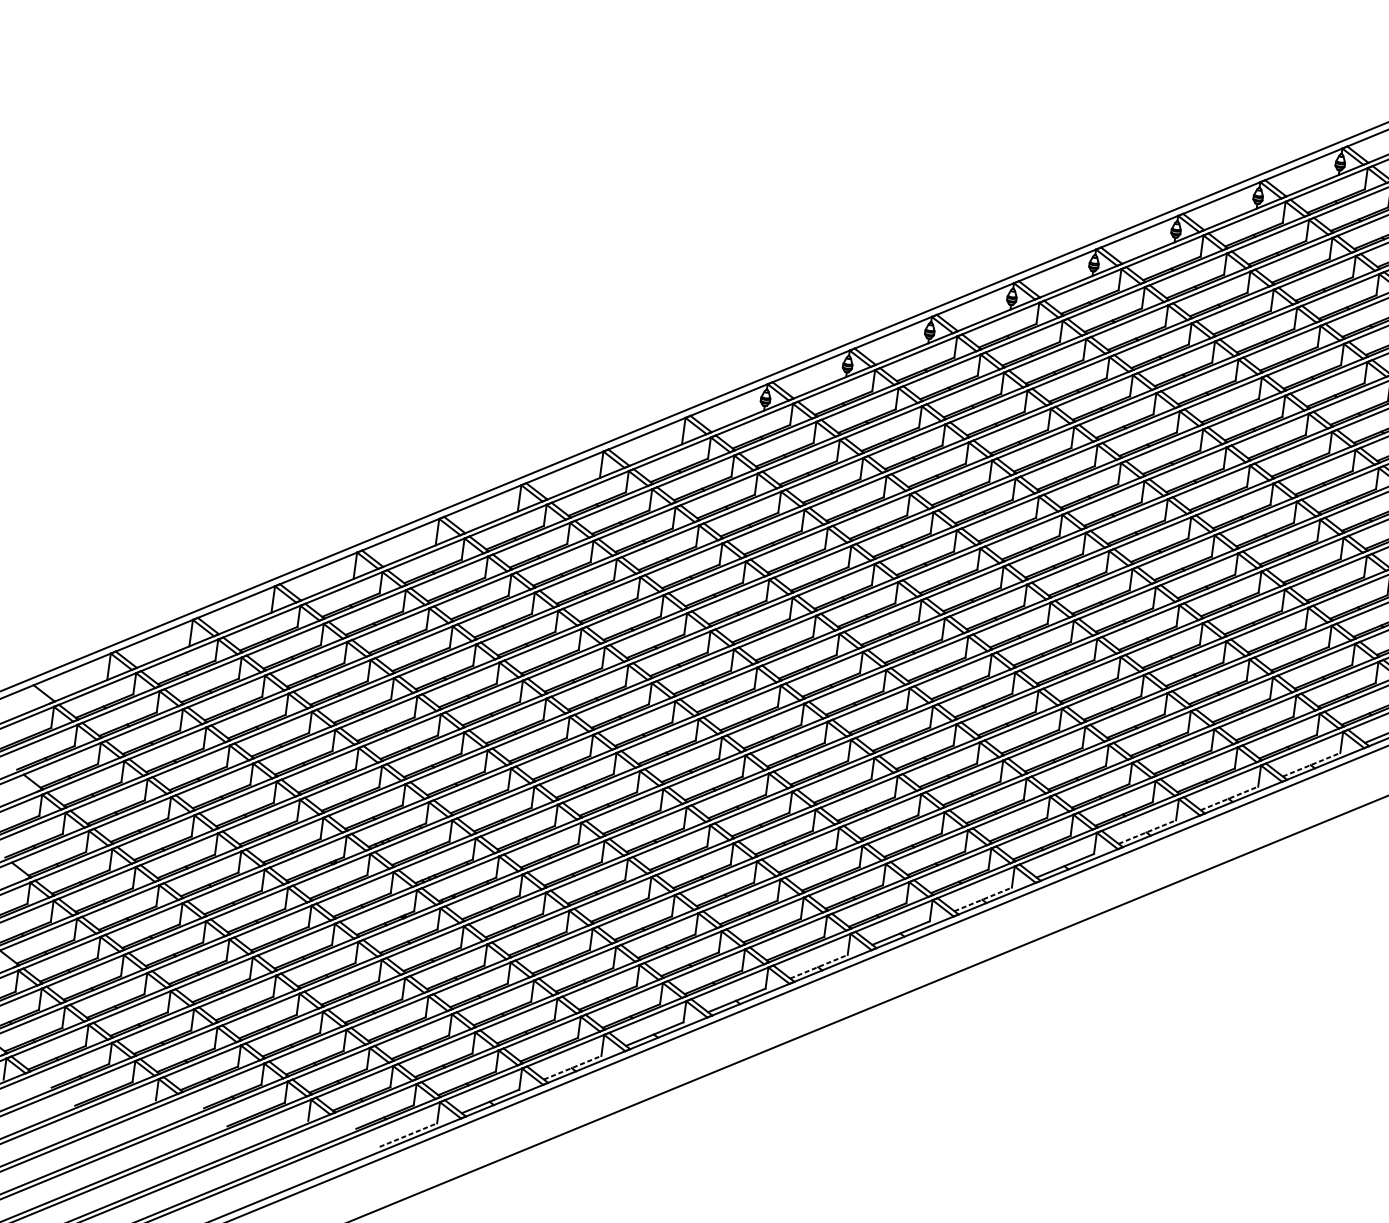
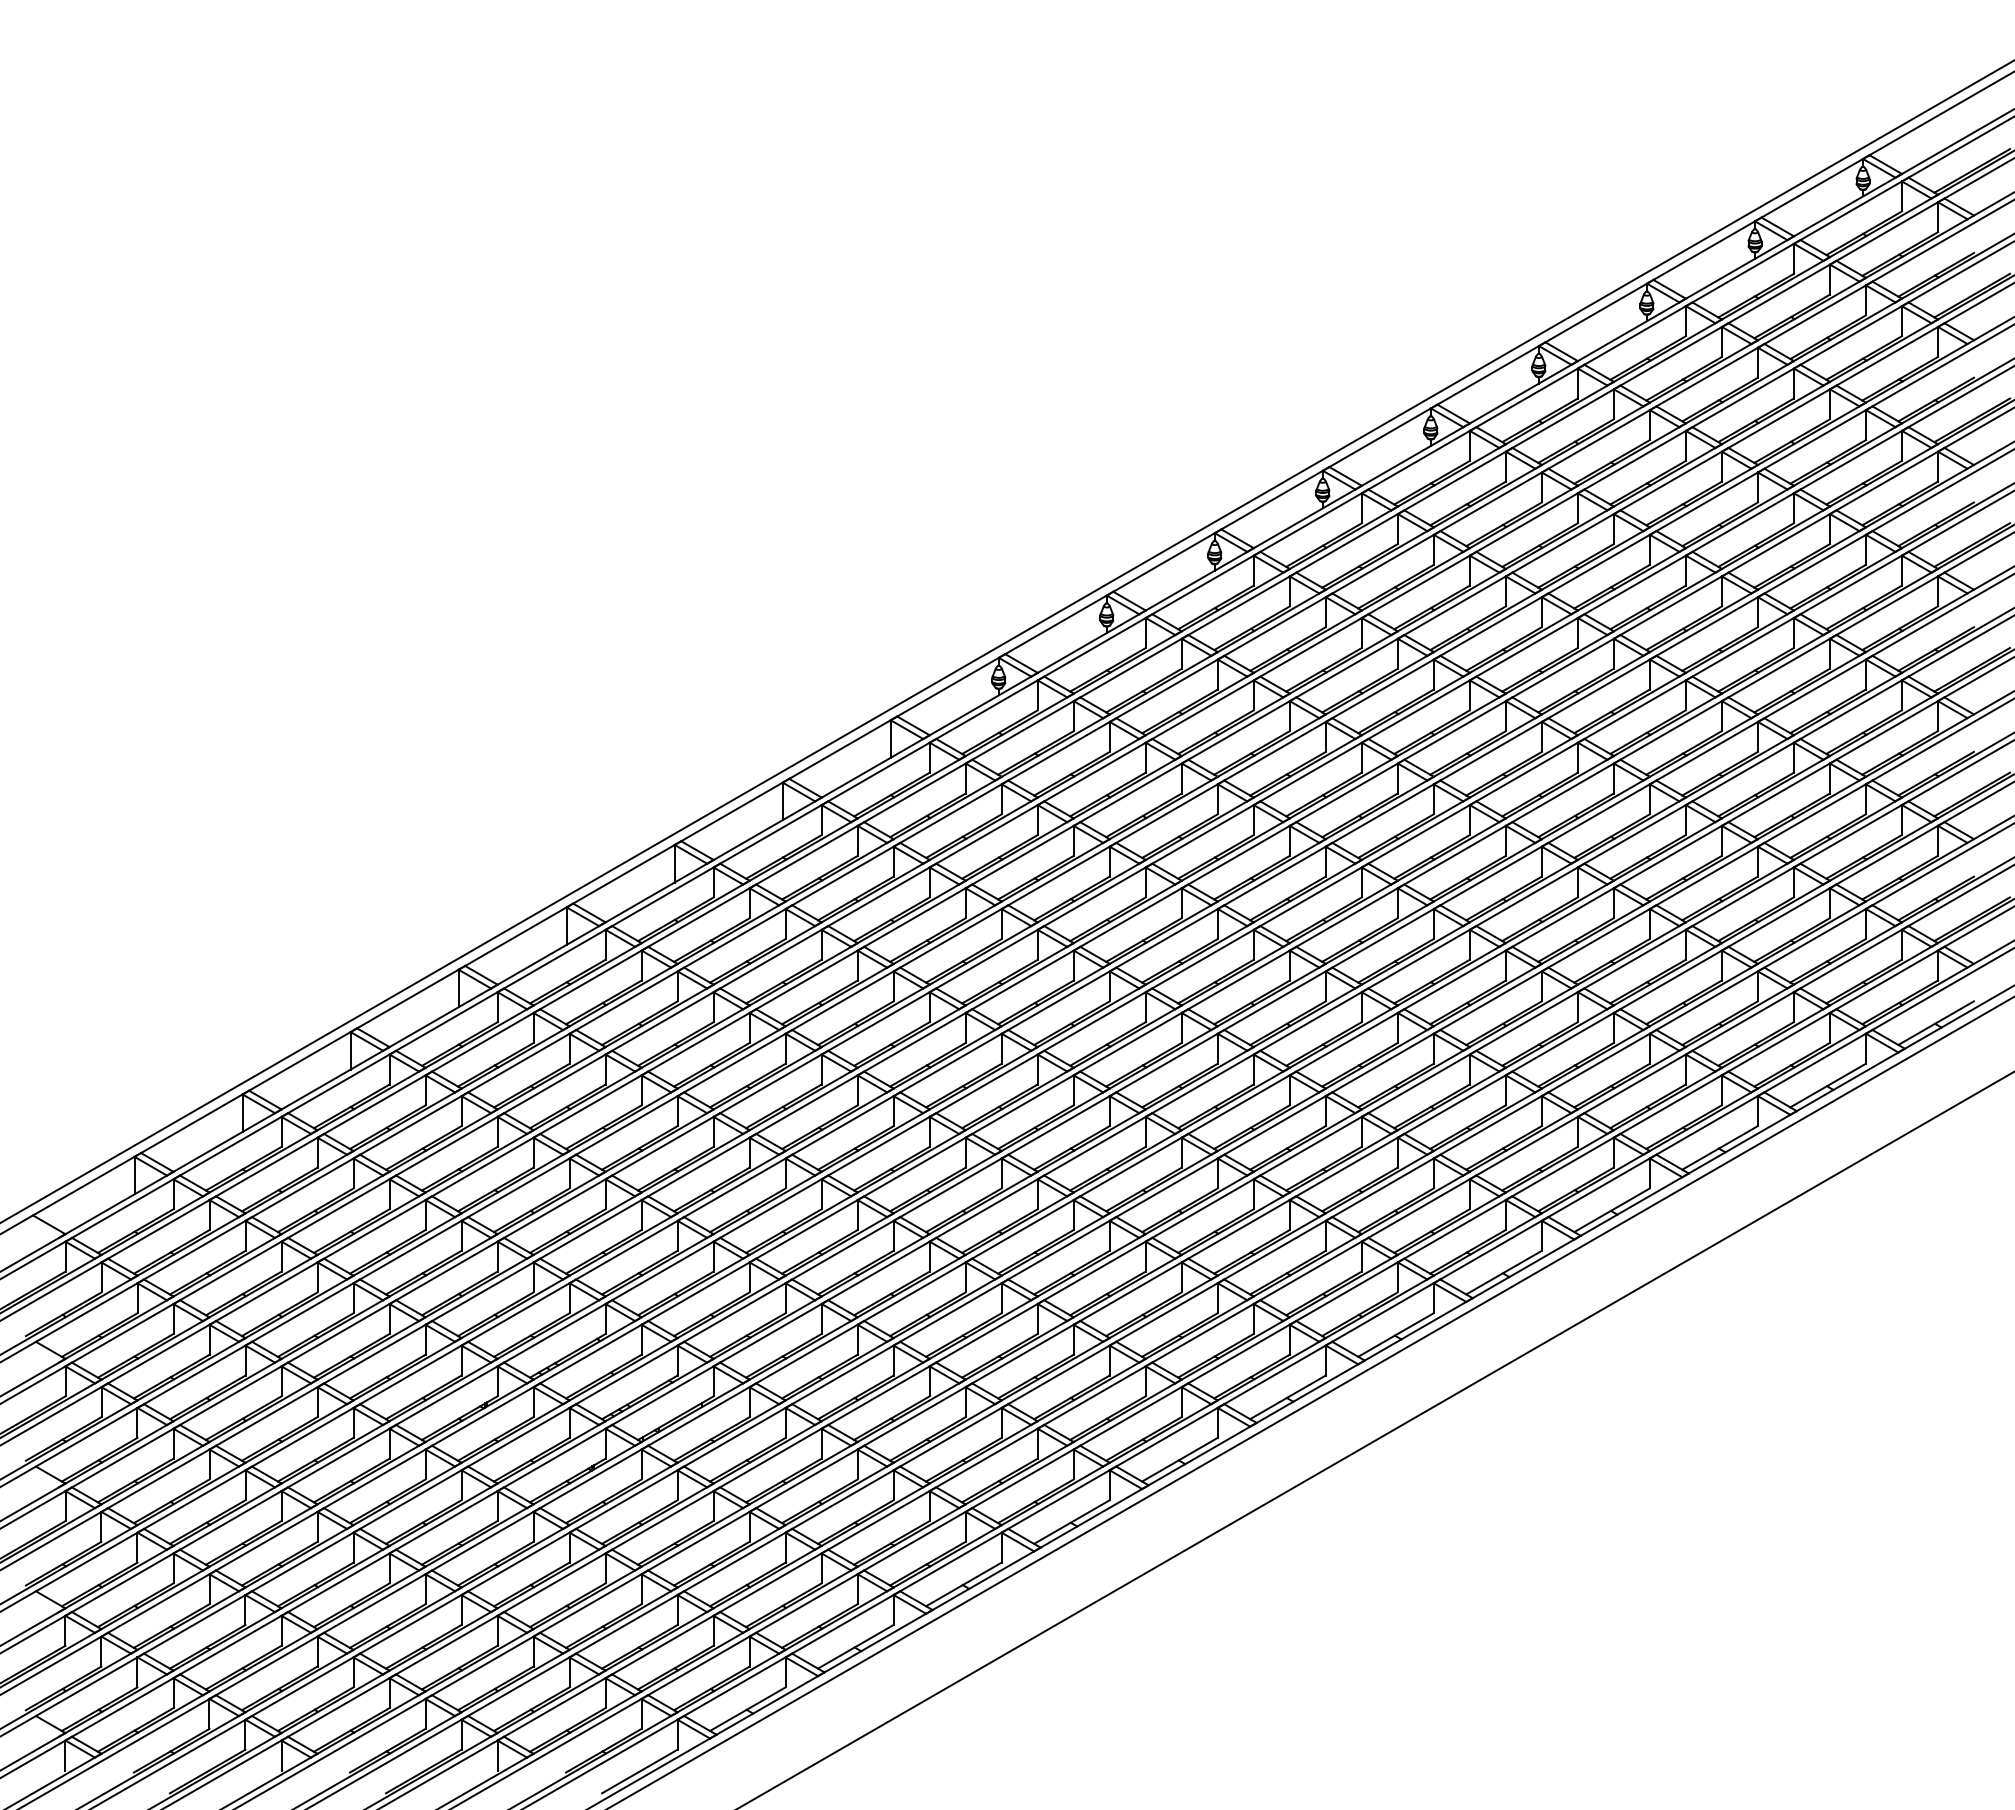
line: (1311, 764) -> (1828, 1085), dashed -> solid
line: (1229, 798) -> (1720, 1147), dashed -> solid
line: (1147, 832) -> (1612, 1210), dashed -> solid
line: (982, 899) -> (1395, 1334), dashed -> solid
line: (818, 966) -> (1179, 1459), dashed -> solid
line: (572, 1067) -> (855, 1646), dashed -> solid
line: (408, 1135) -> (639, 1771), dashed -> solid

